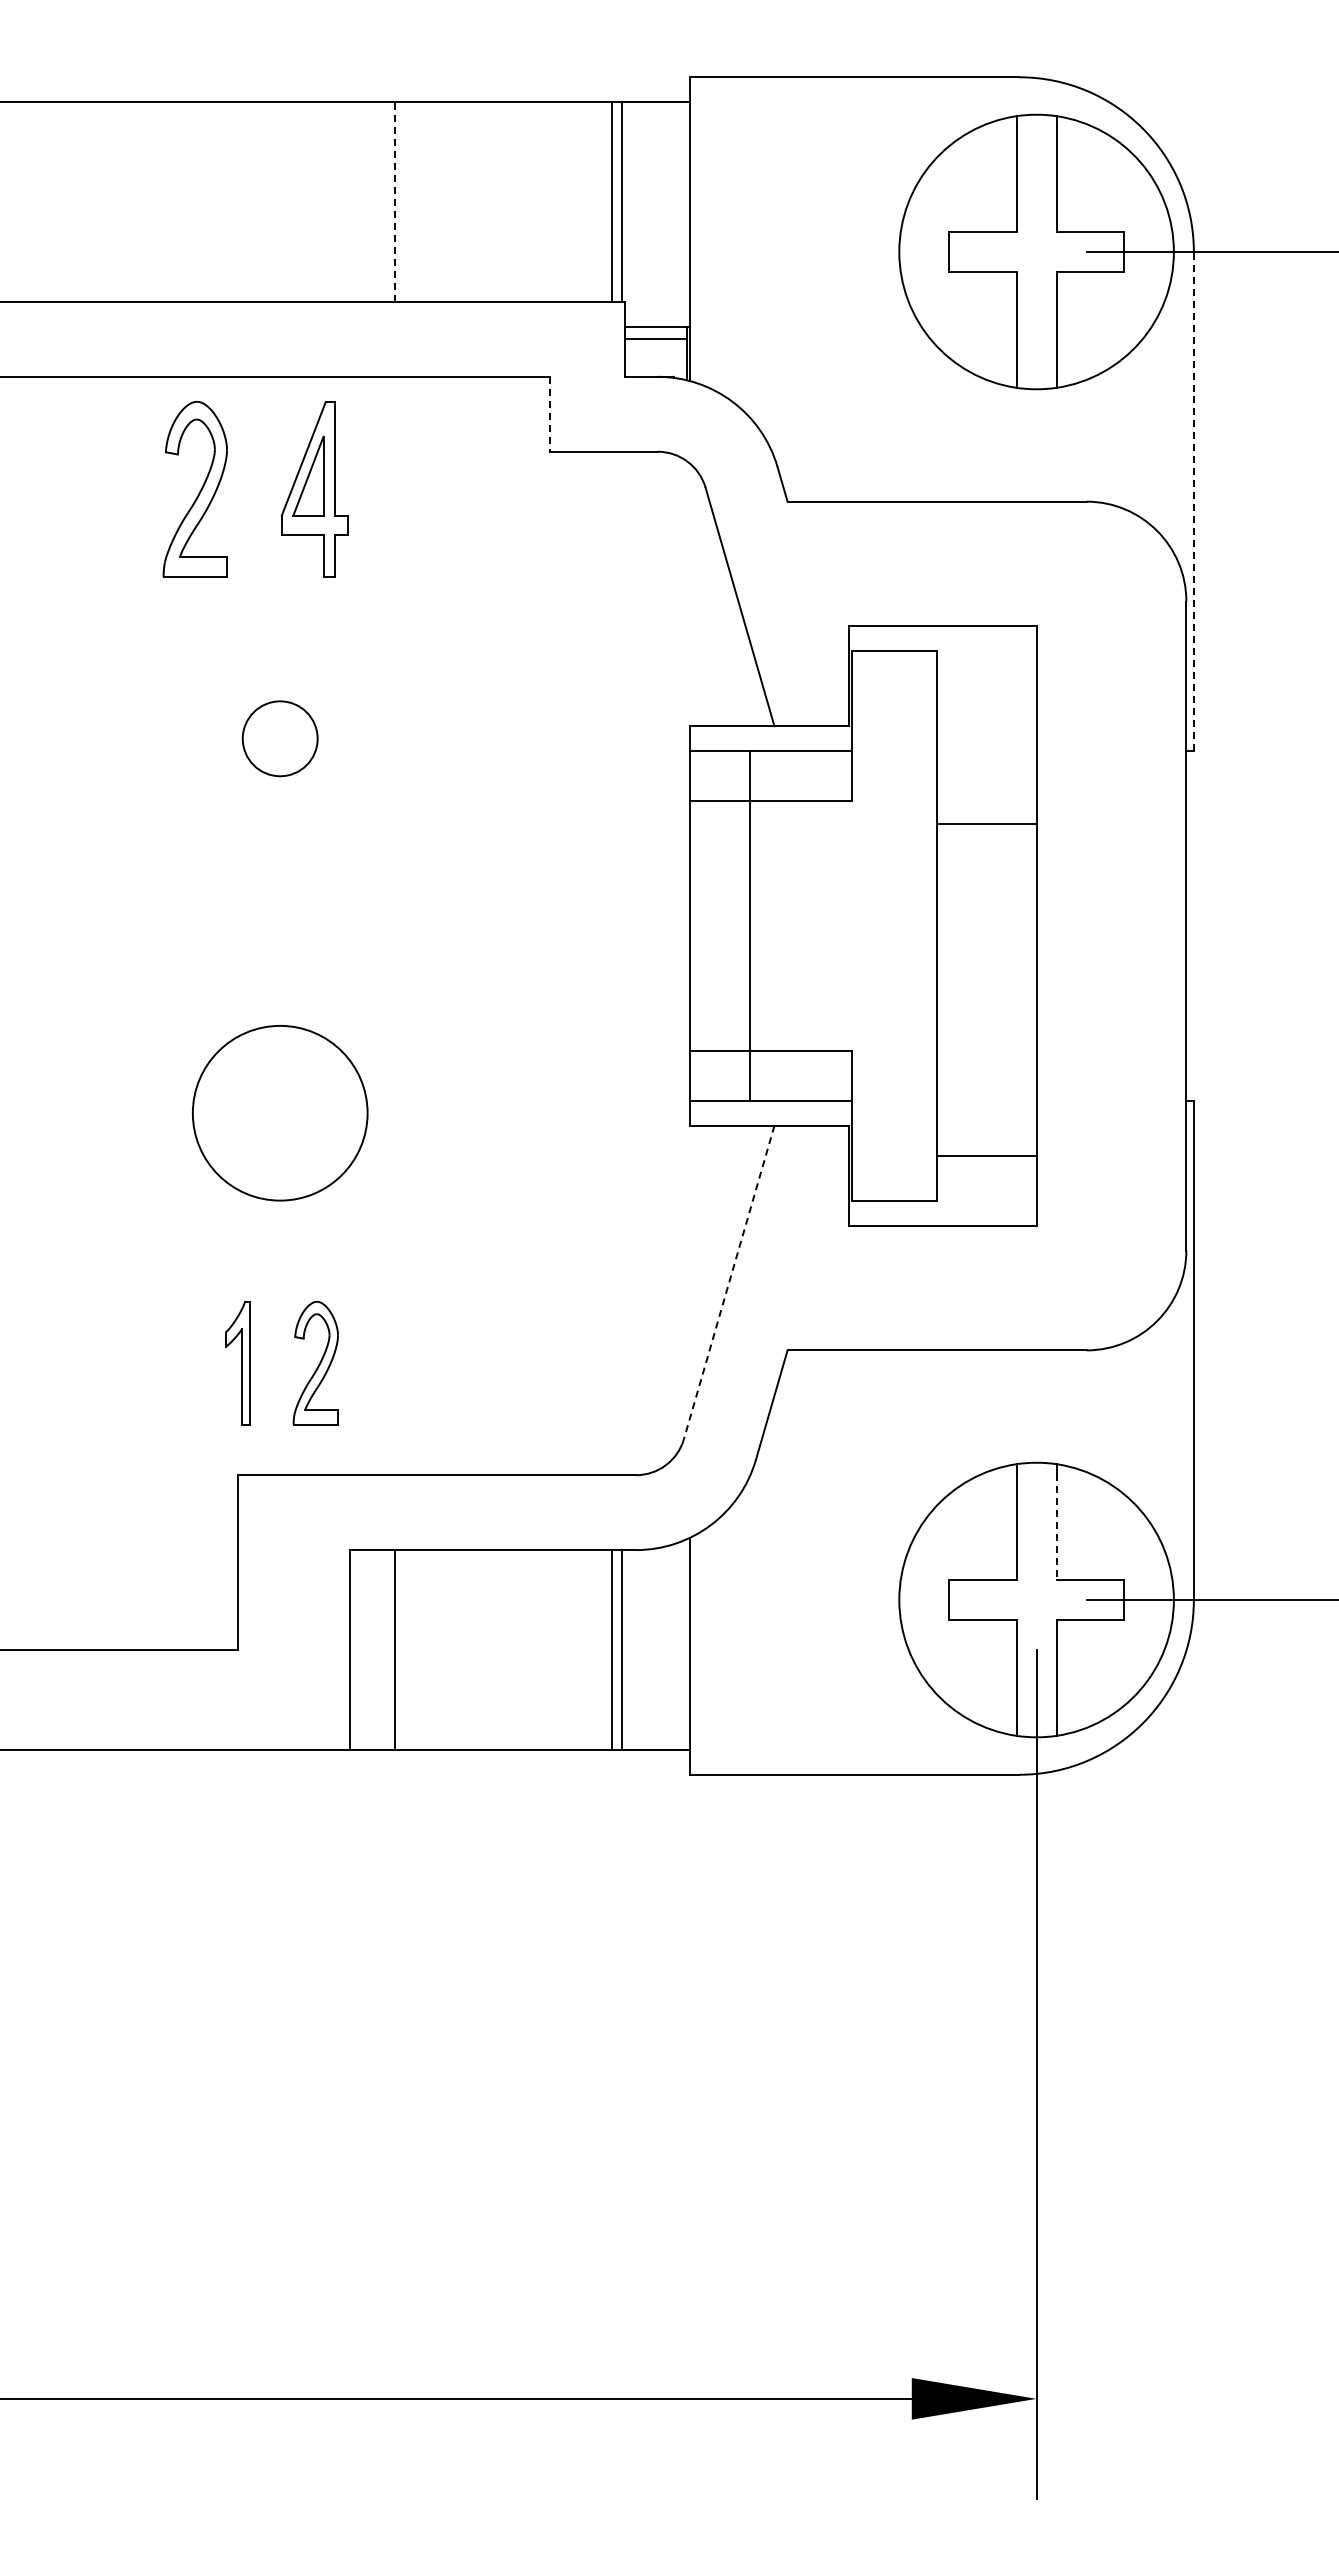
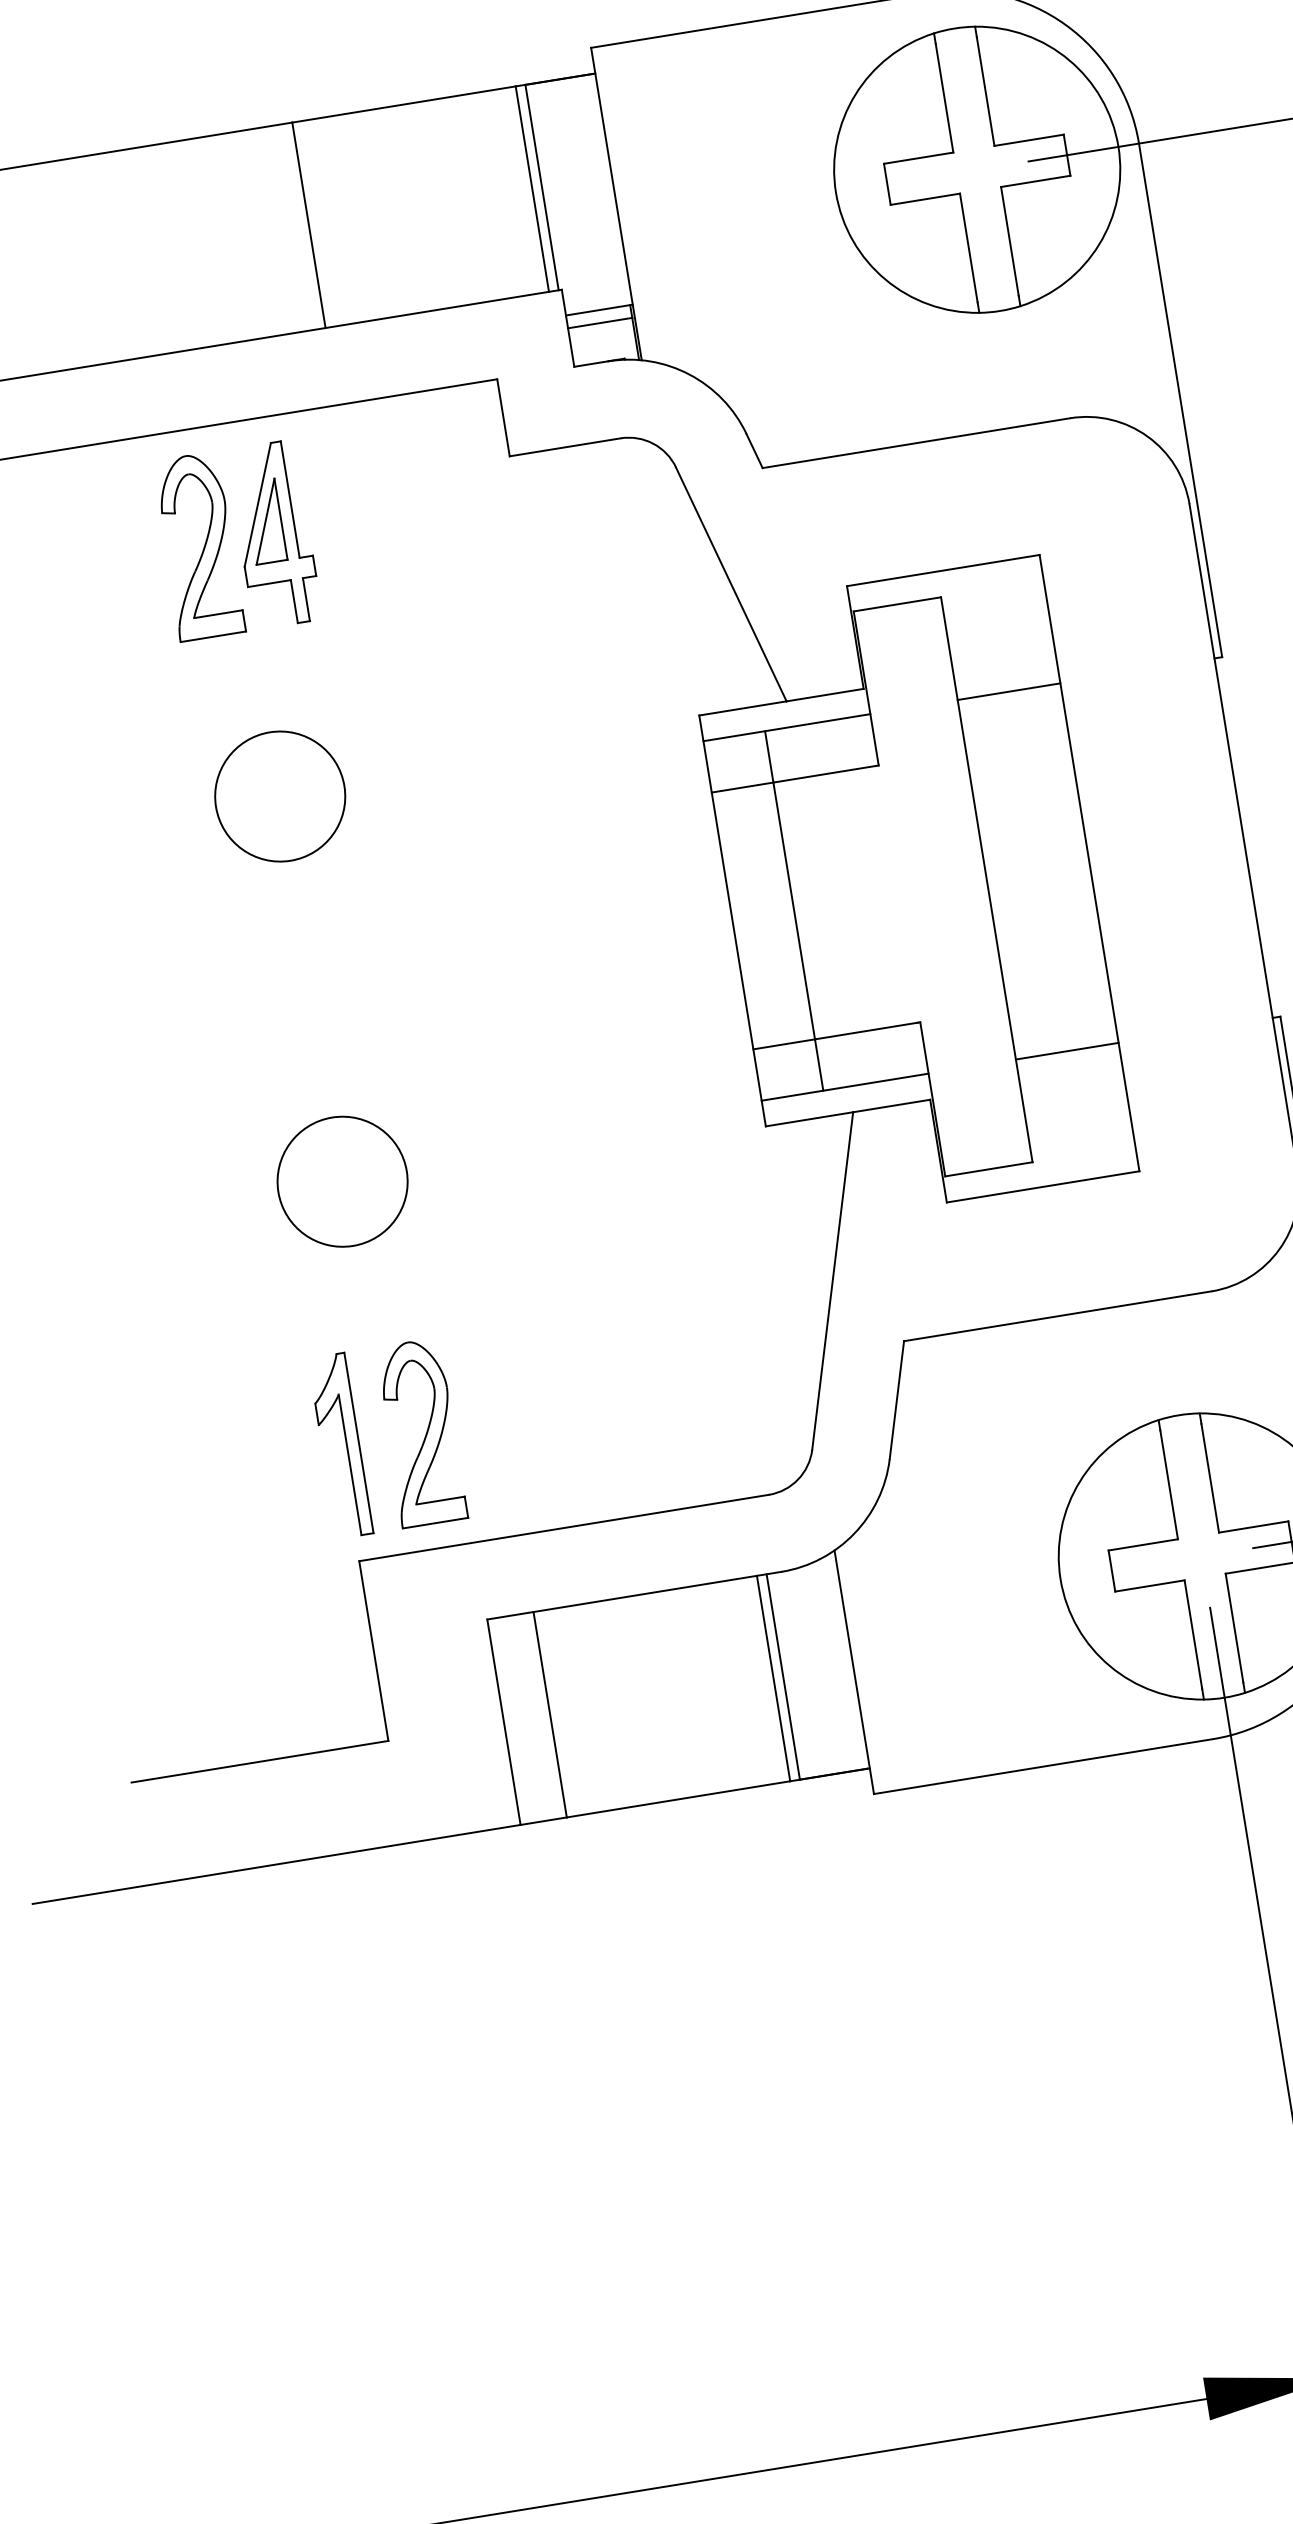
line: (395, 202) -> (309, 225), dashed -> solid
line: (549, 414) -> (503, 418), dashed -> solid
part: (194, 488) -> (197, 545), moved
line: (1193, 501) -> (1180, 400), dashed -> solid
circle: (279, 738) -> (279, 796), size x1.67
line: (986, 824) -> (1008, 691), moved
circle: (279, 1112) -> (341, 1181), size x0.71
line: (986, 1155) -> (1067, 1050), moved
line: (729, 1282) -> (832, 1281), dashed -> solid
part: (315, 1362) -> (420, 1432), size x1.43
part: (237, 1363) -> (340, 1446), size x1.43
line: (1056, 1527) -> (1210, 1478), dashed -> solid

